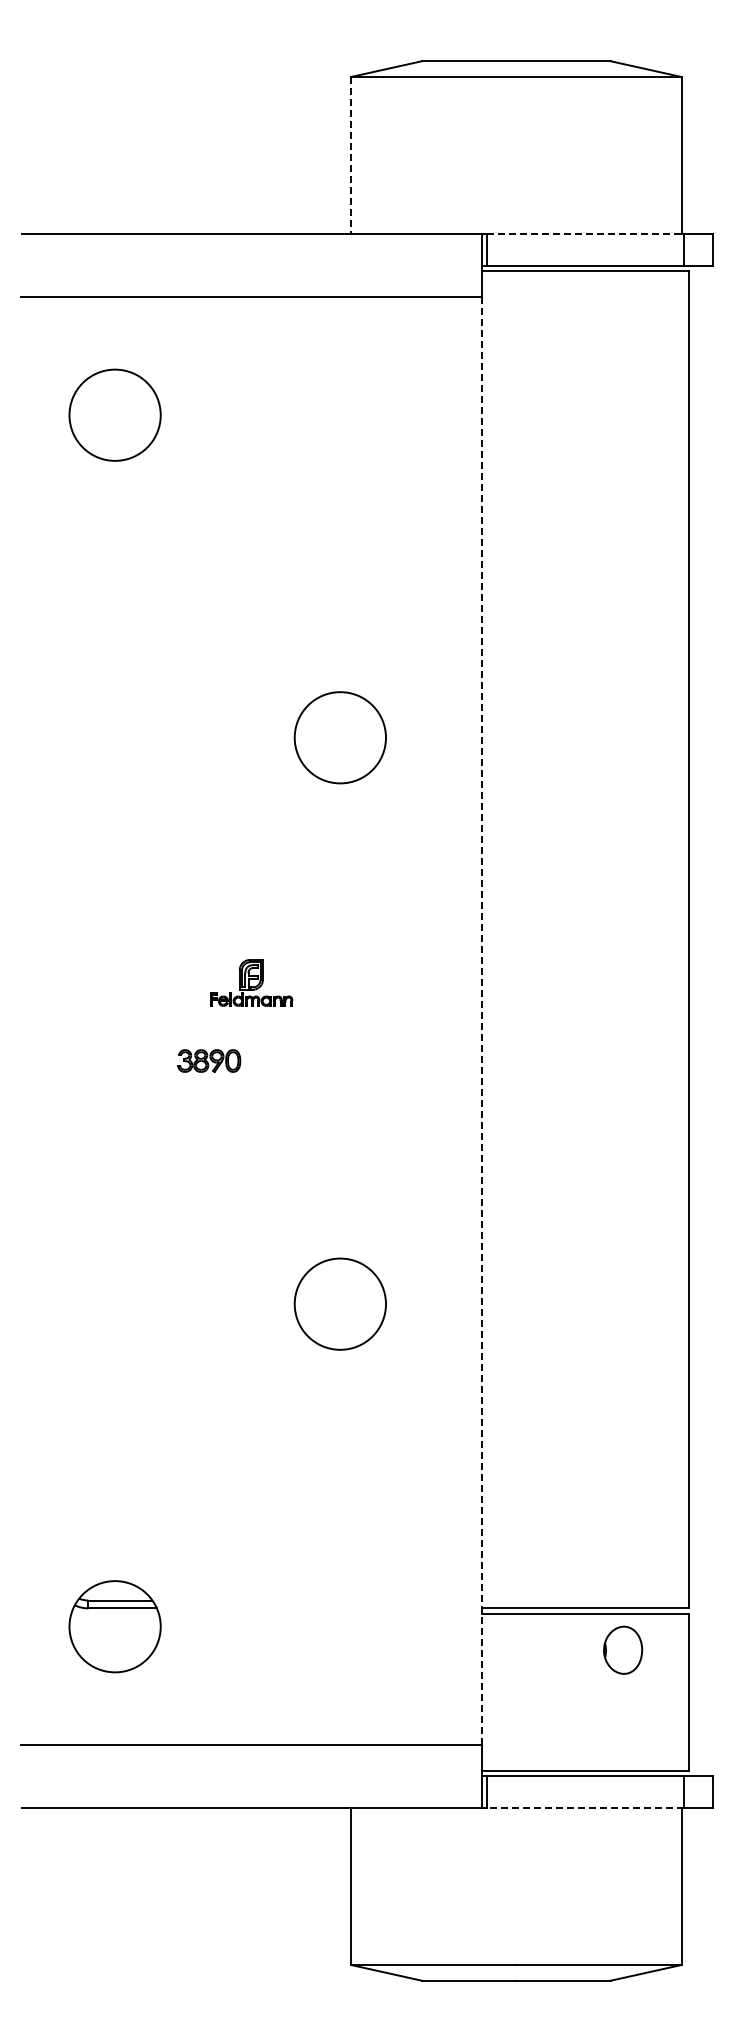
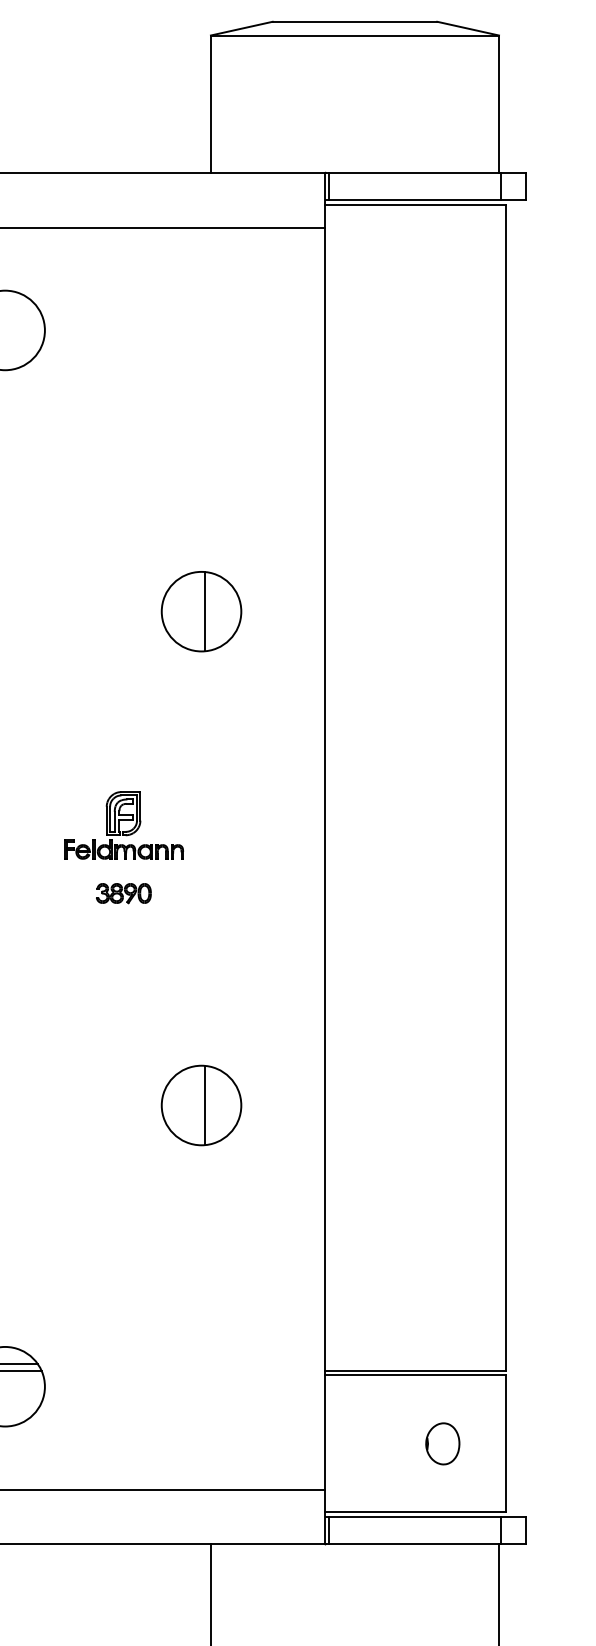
line: (351, 155) -> (211, 103), dashed -> solid
line: (585, 234) -> (415, 172), dashed -> solid
line: (343, 737) -> (204, 611), added
part: (251, 982) -> (124, 825), size x1.67
line: (481, 1021) -> (324, 859), dashed -> solid
part: (209, 1061) -> (124, 893), moved
line: (343, 1303) -> (204, 1104), added
part: (623, 1649) -> (443, 1443), moved
line: (585, 1807) -> (415, 1544), dashed -> solid

